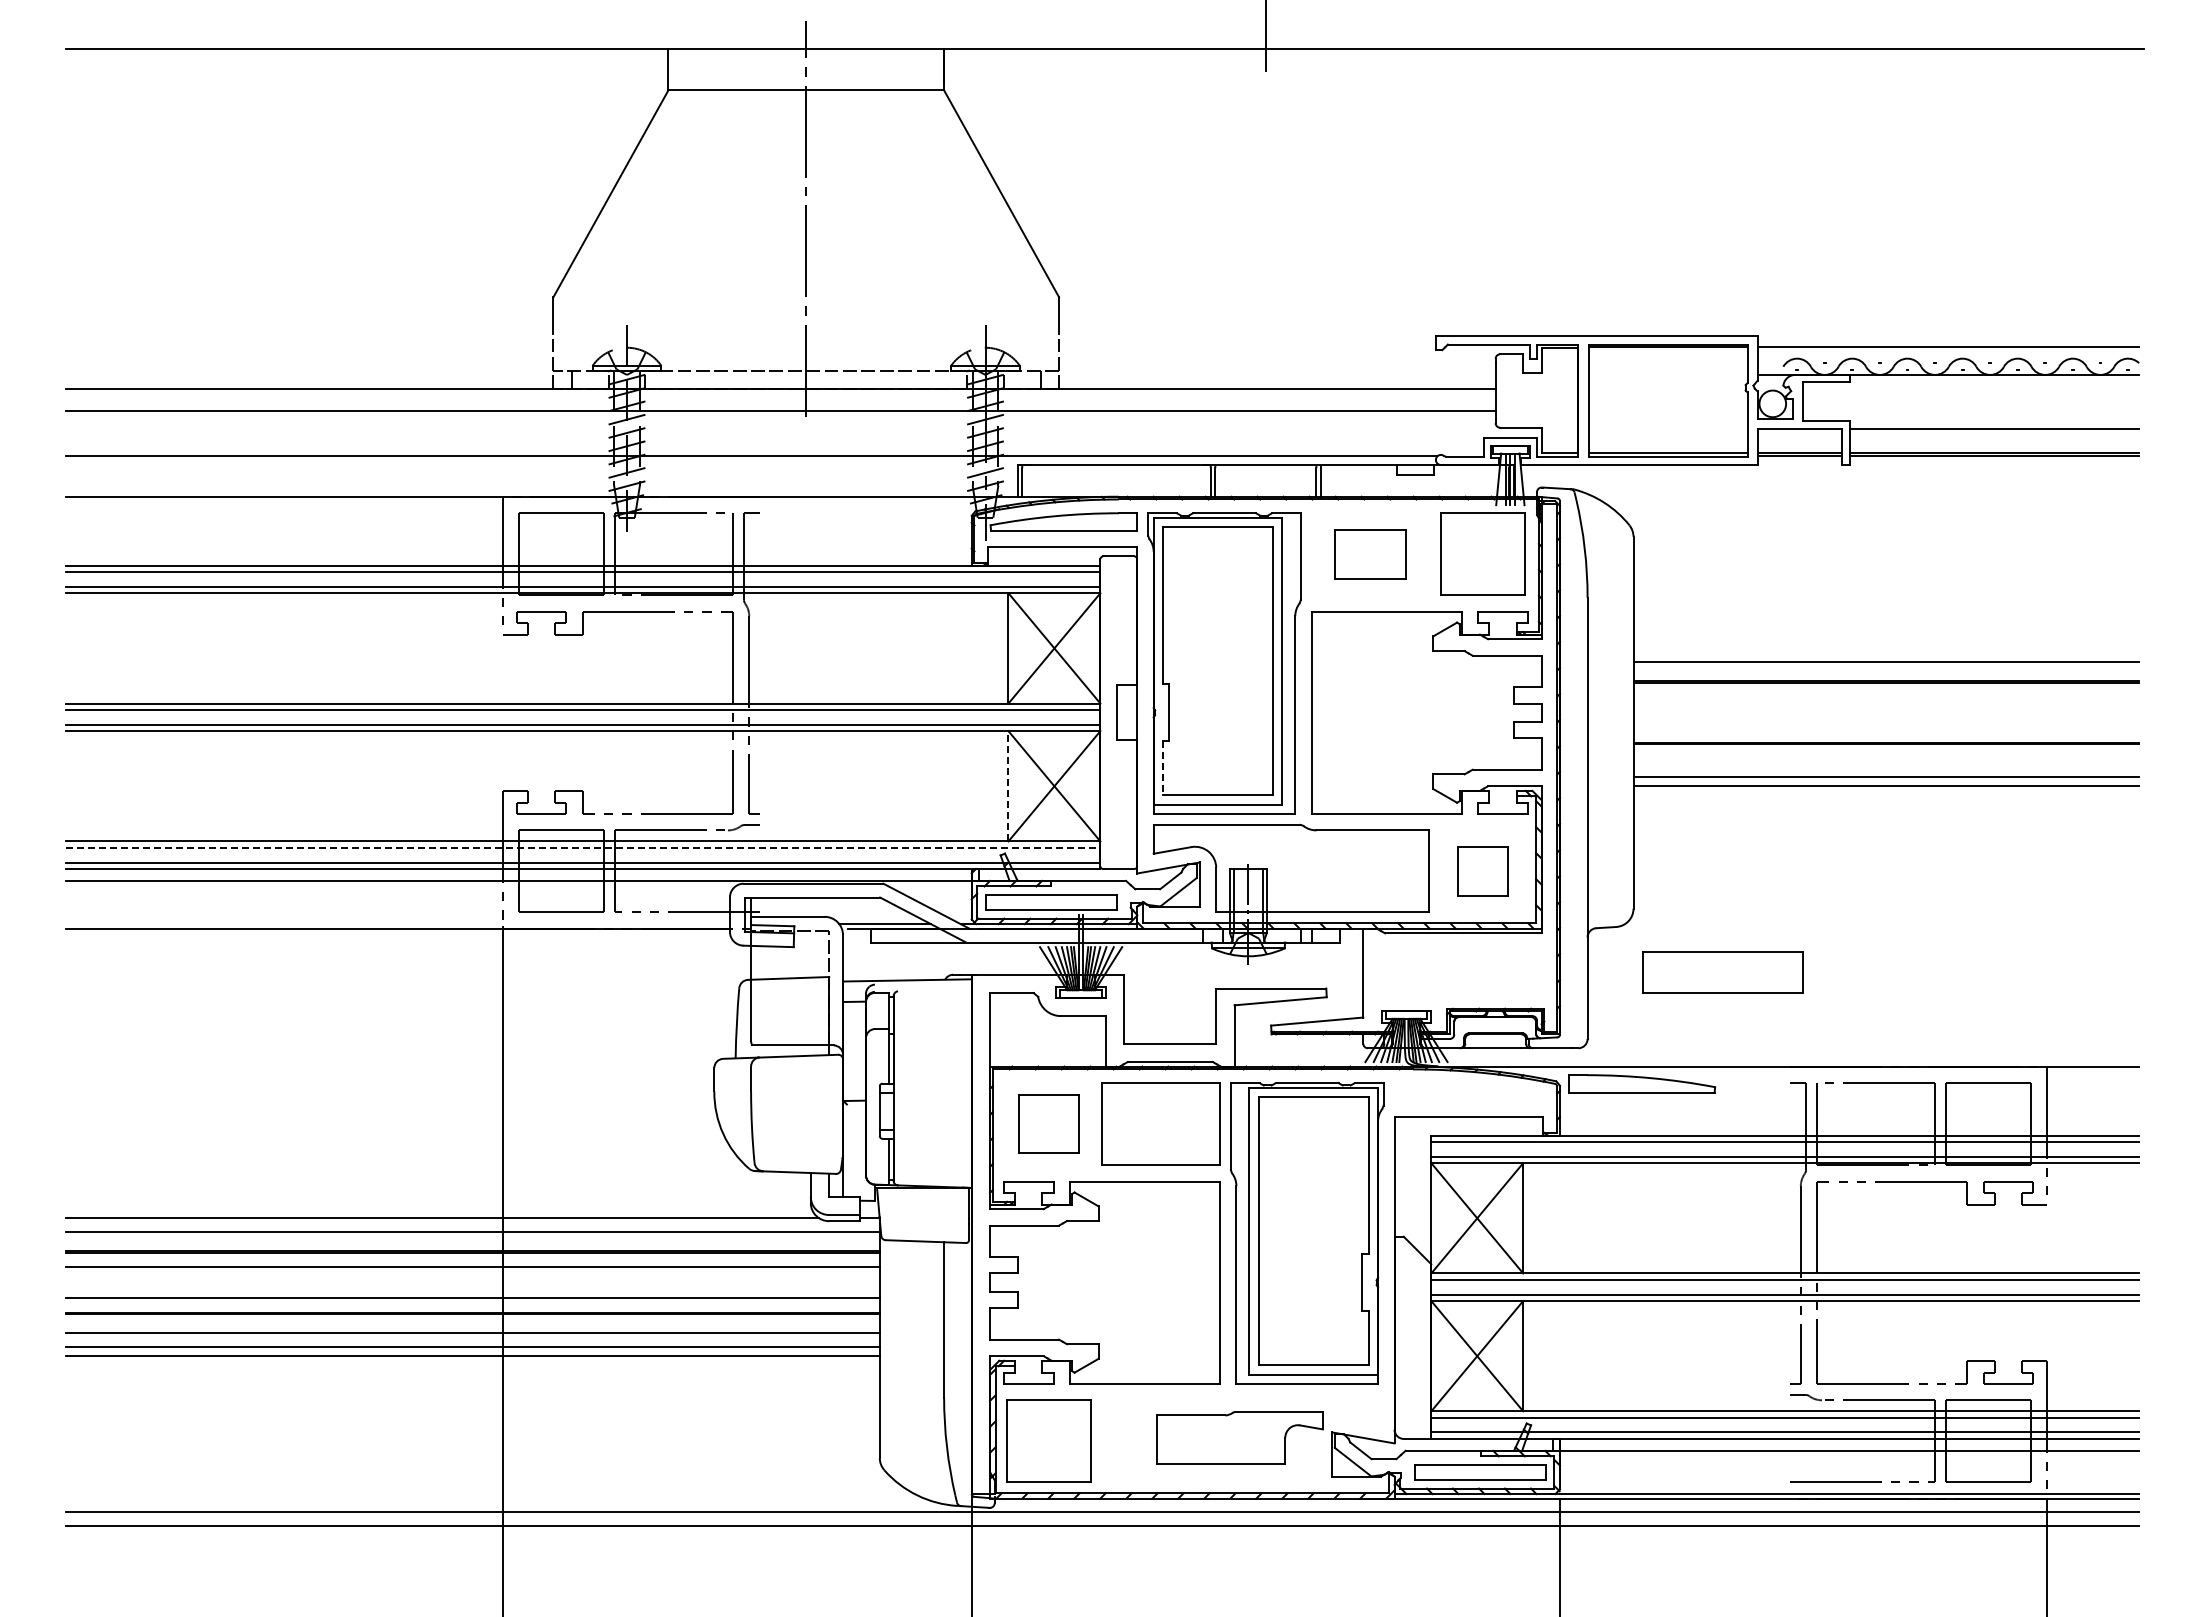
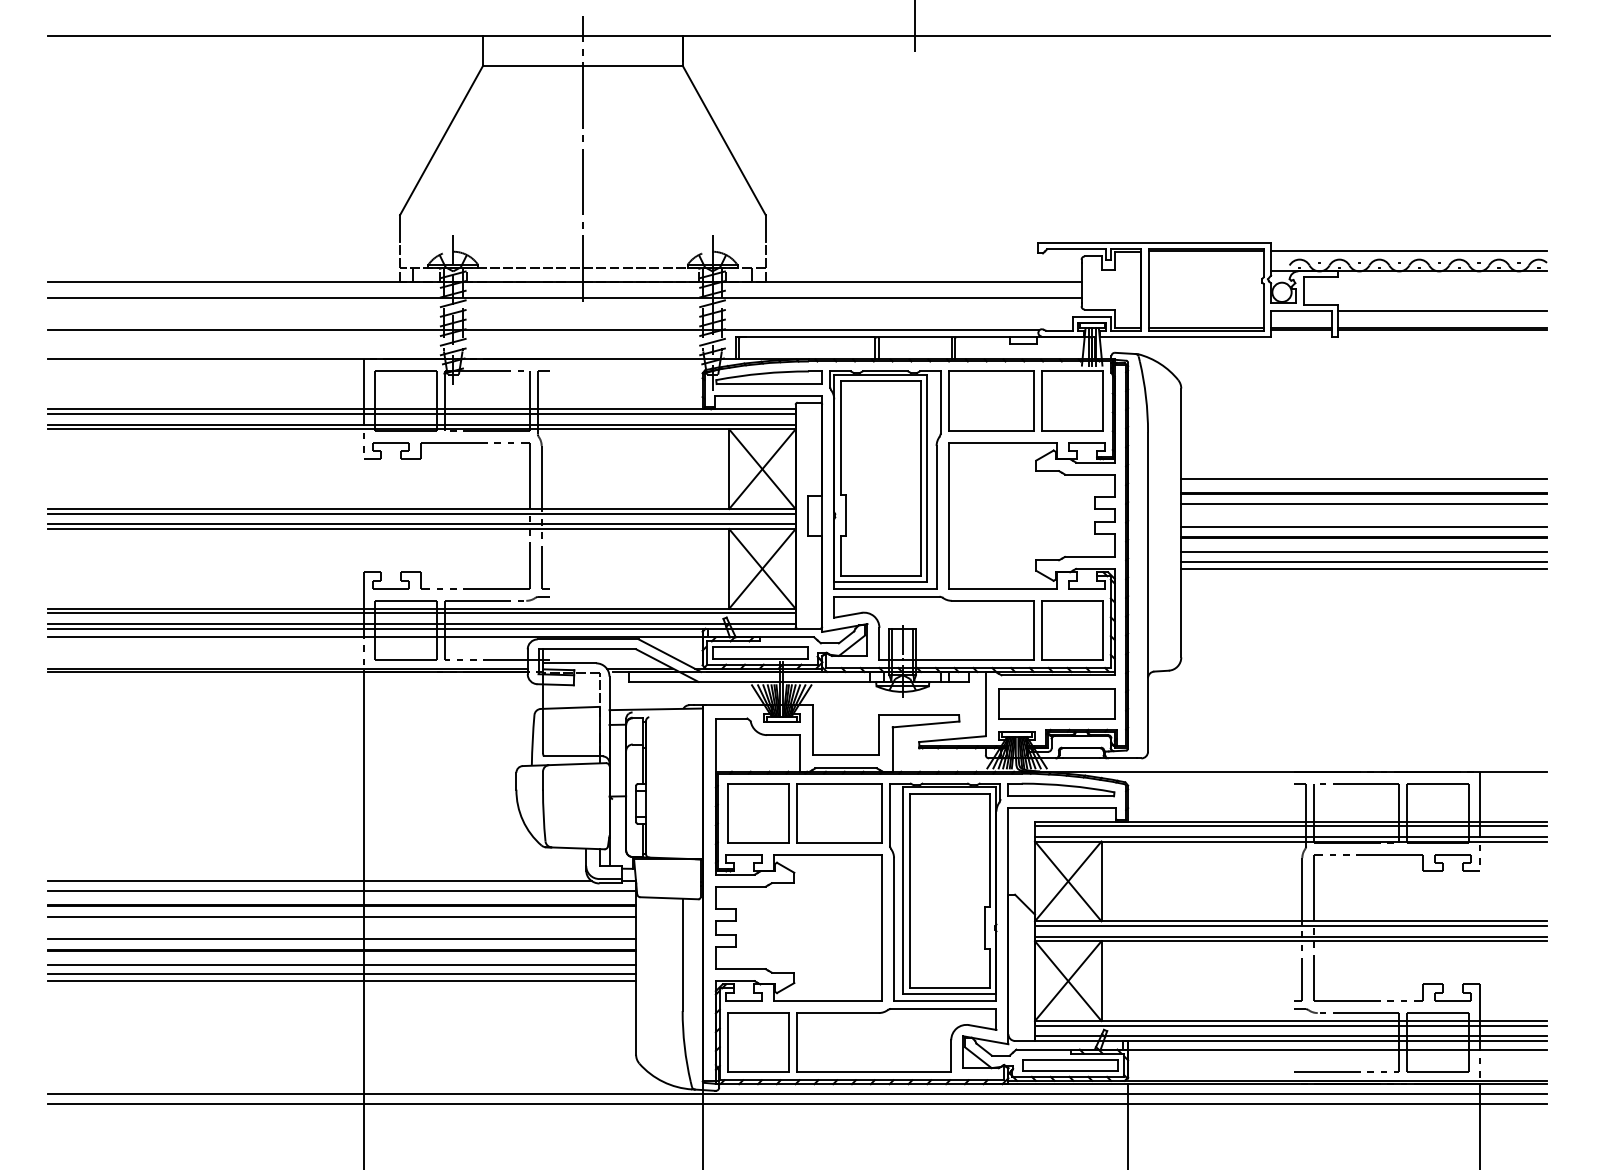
part: (1370, 553) -> (991, 400), size x1.67
line: (1886, 697) -> (1364, 504), added
line: (1886, 728) -> (1364, 527), added
line: (1886, 763) -> (1364, 552), added
line: (1162, 768) -> (840, 556), dashed -> solid
line: (1008, 785) -> (729, 568), dashed -> solid
line: (583, 847) -> (421, 613), dashed -> solid
part: (1482, 870) -> (1072, 629), size x1.67
line: (397, 924) -> (287, 668), added
part: (1722, 972) -> (1056, 703), moved
part: (1642, 1083) -> (1061, 789), moved
part: (1048, 1123) -> (758, 812), size x1.43
part: (1239, 1437) -> (896, 1039), size x1.67

